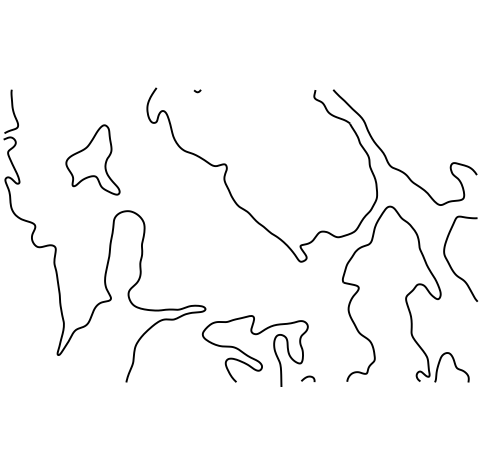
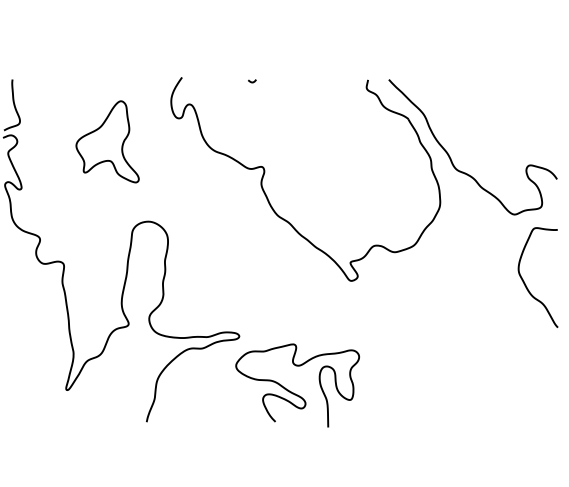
curve: (197, 91) -> (252, 81), moved
part: (92, 159) -> (107, 141), moved
part: (405, 293) -> (473, 318), removed
curve: (308, 377) -> (359, 416), removed

